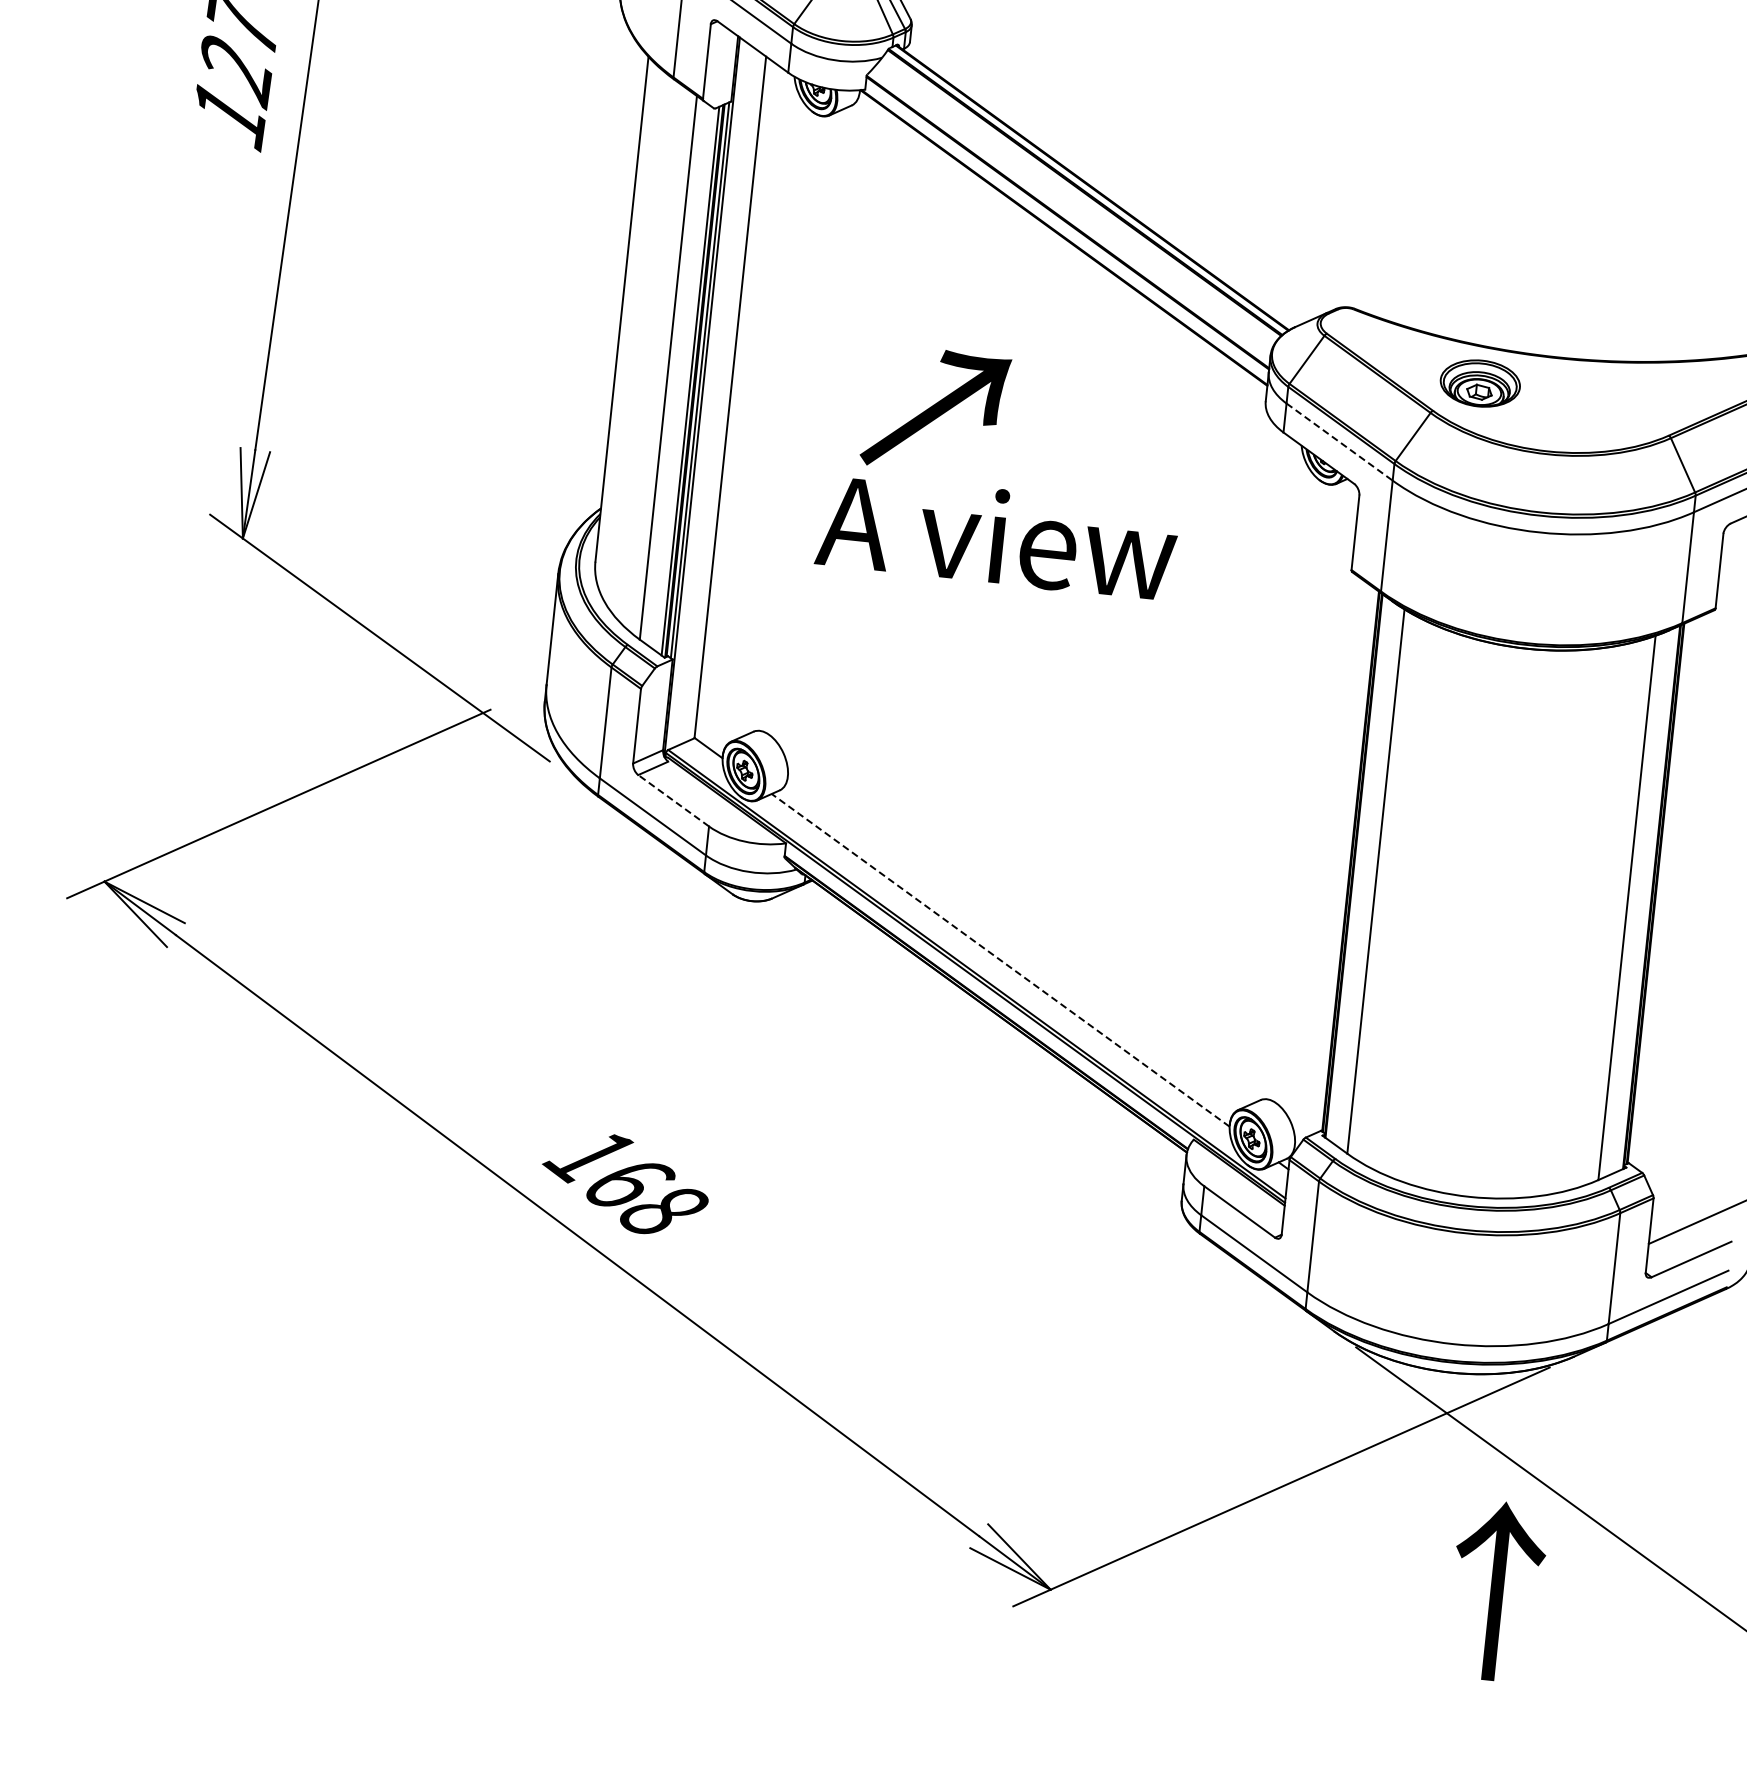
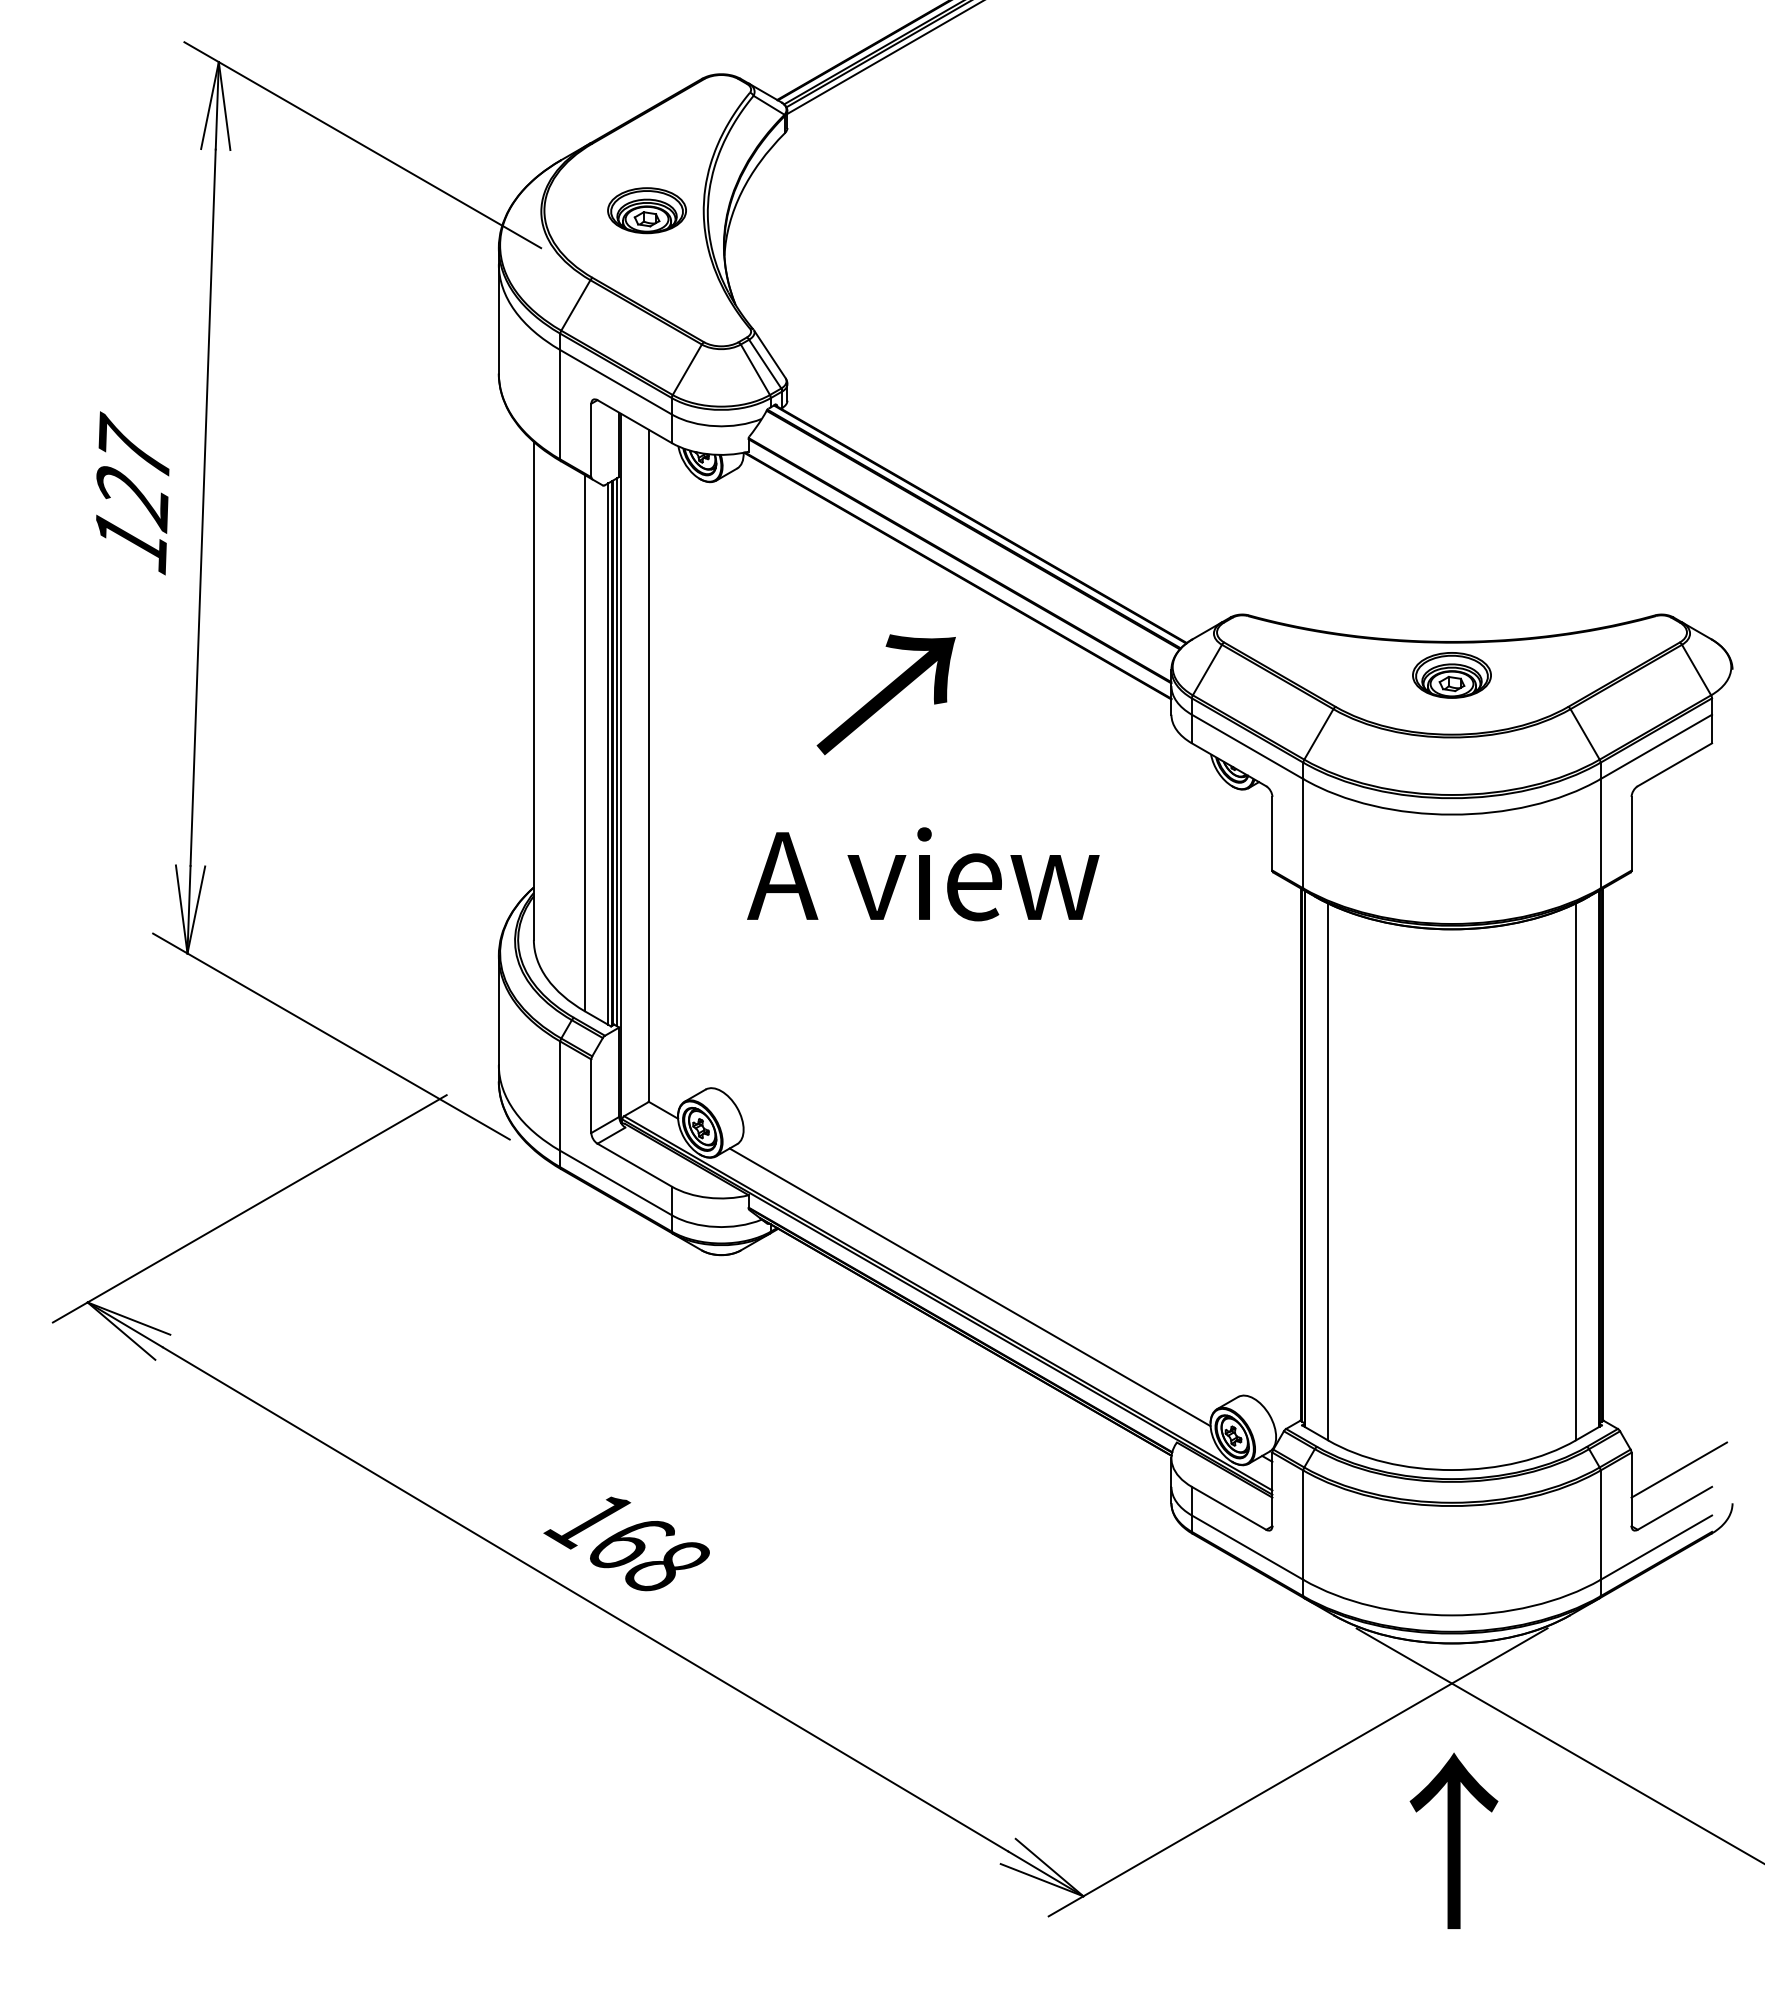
part: (1479, 383) -> (1451, 675), moved
text: (934, 410) -> (885, 694), moved
line: (1340, 442) -> (1248, 747), dashed -> solid
line: (673, 801) -> (634, 1165), dashed -> solid
line: (1001, 960) -> (970, 1287), dashed -> solid
text: (1496, 1590) -> (1453, 1840), moved

